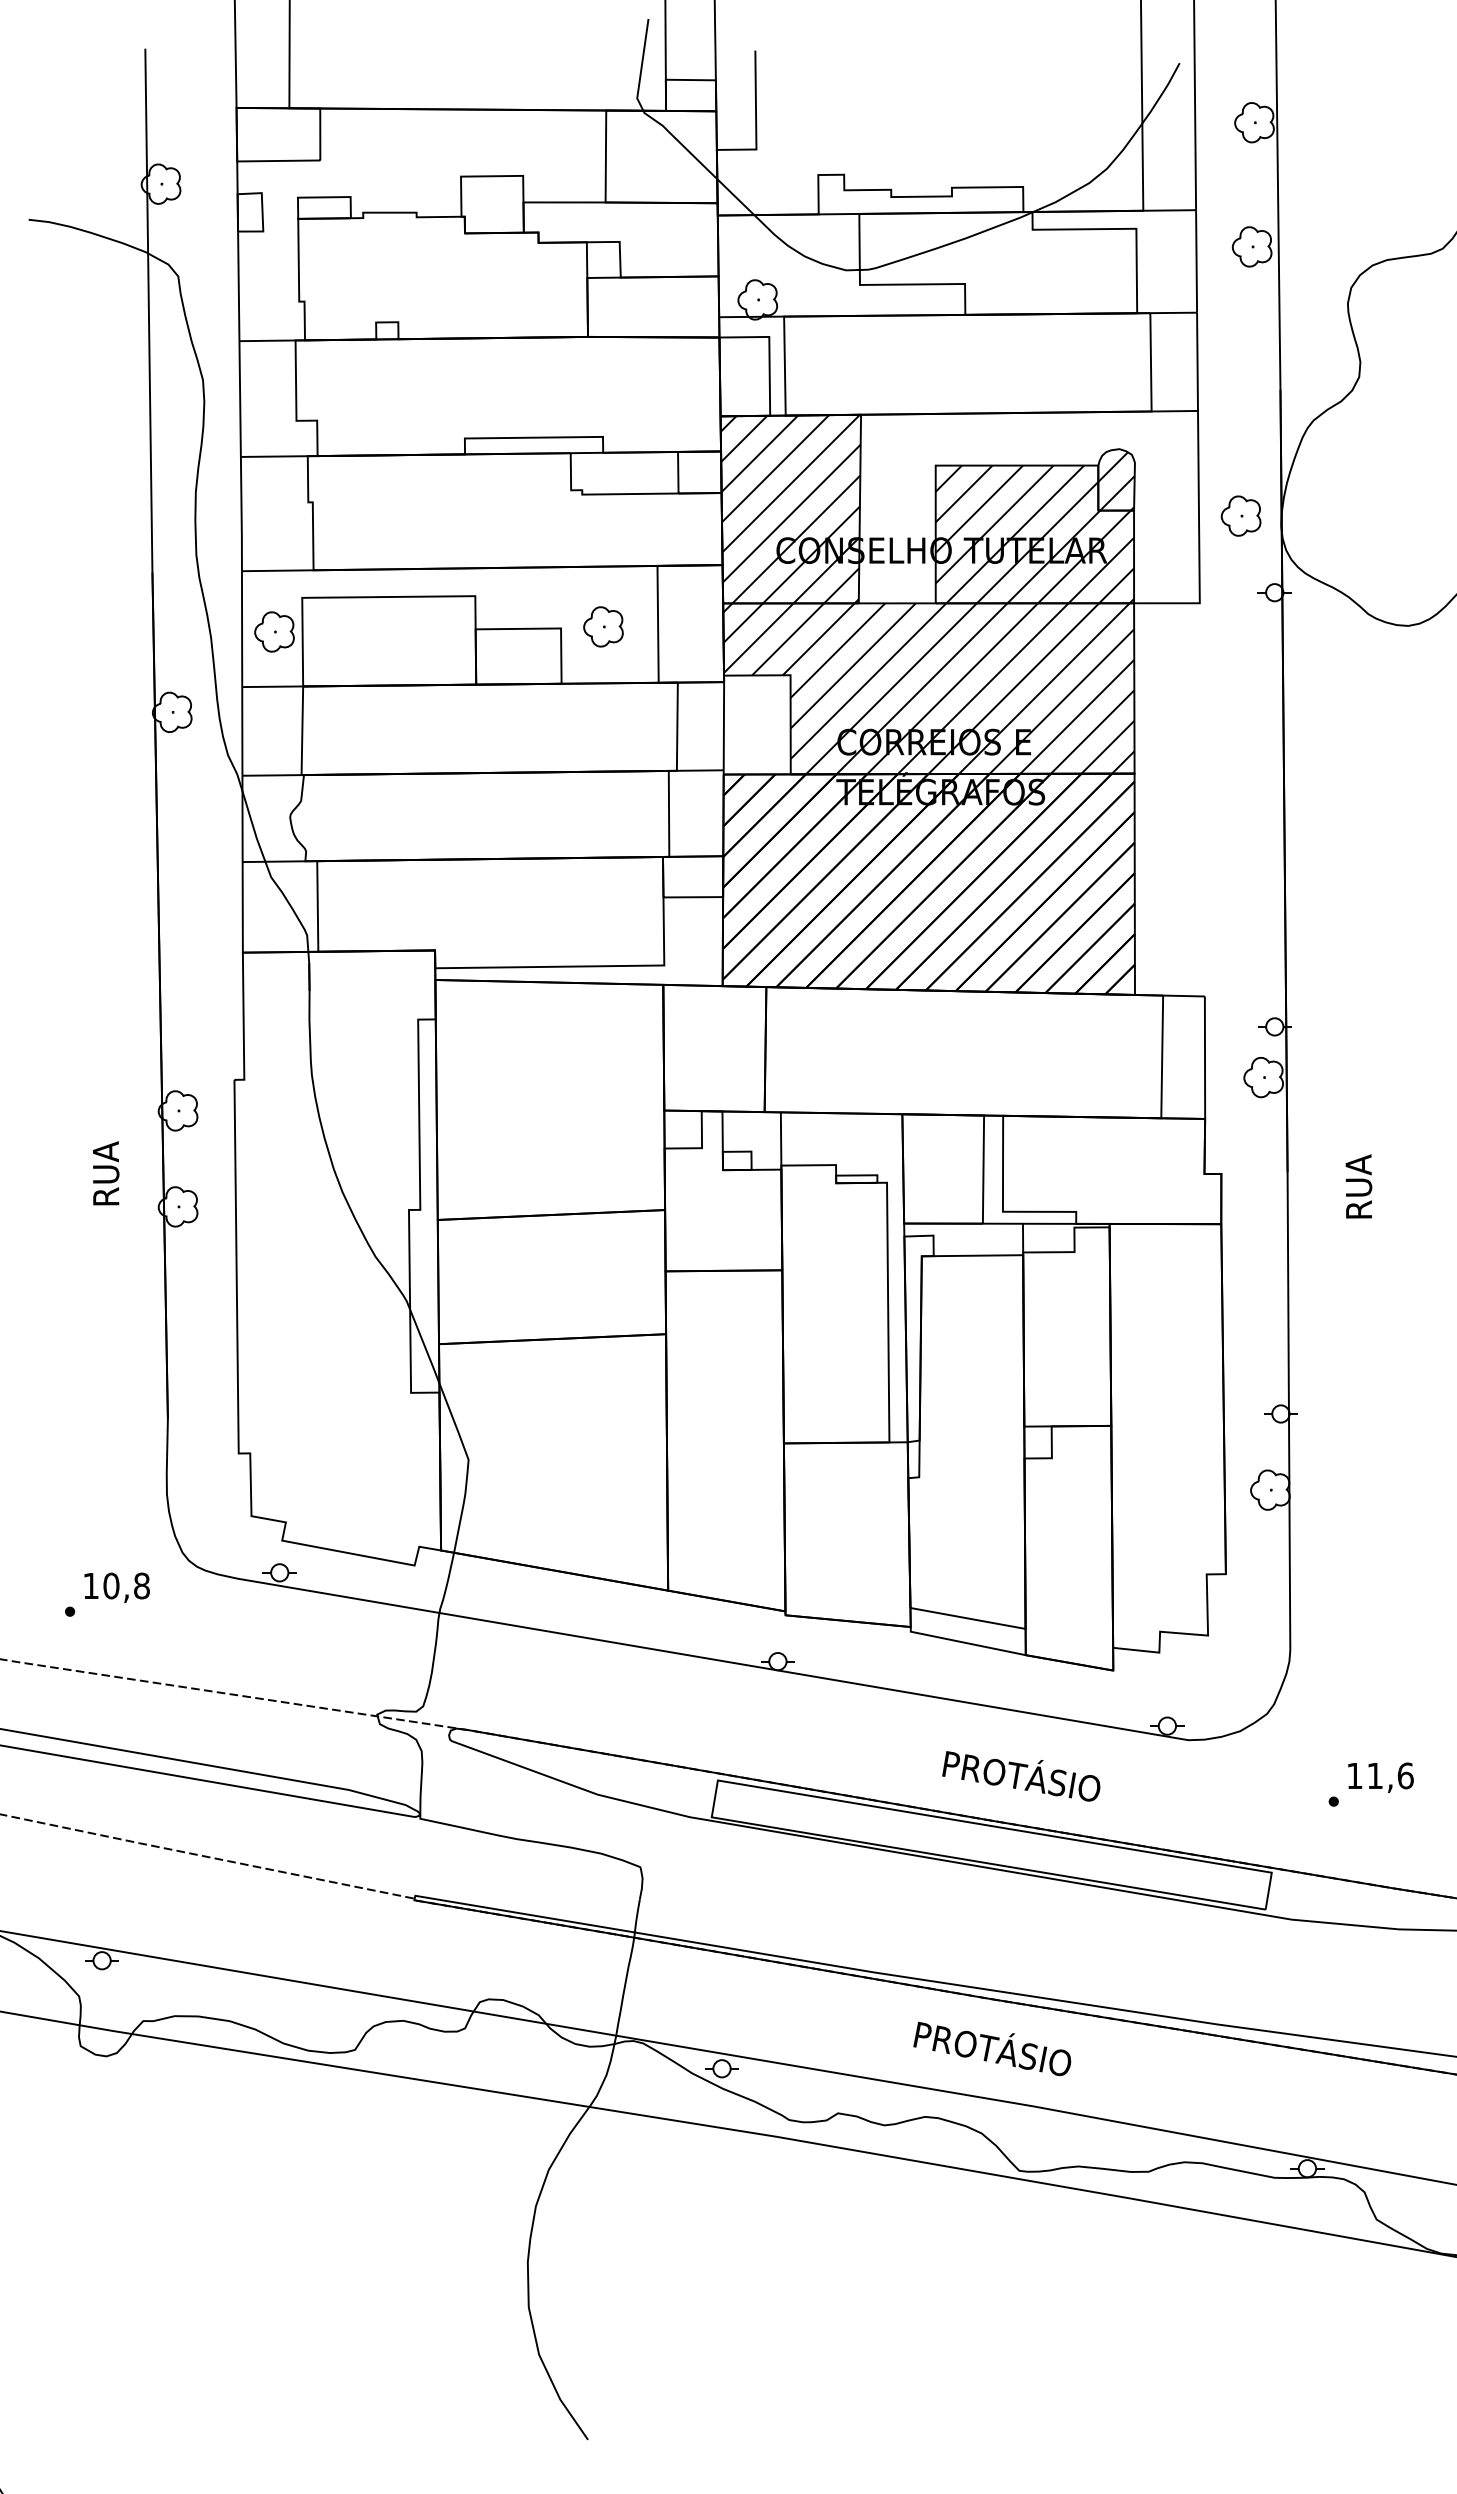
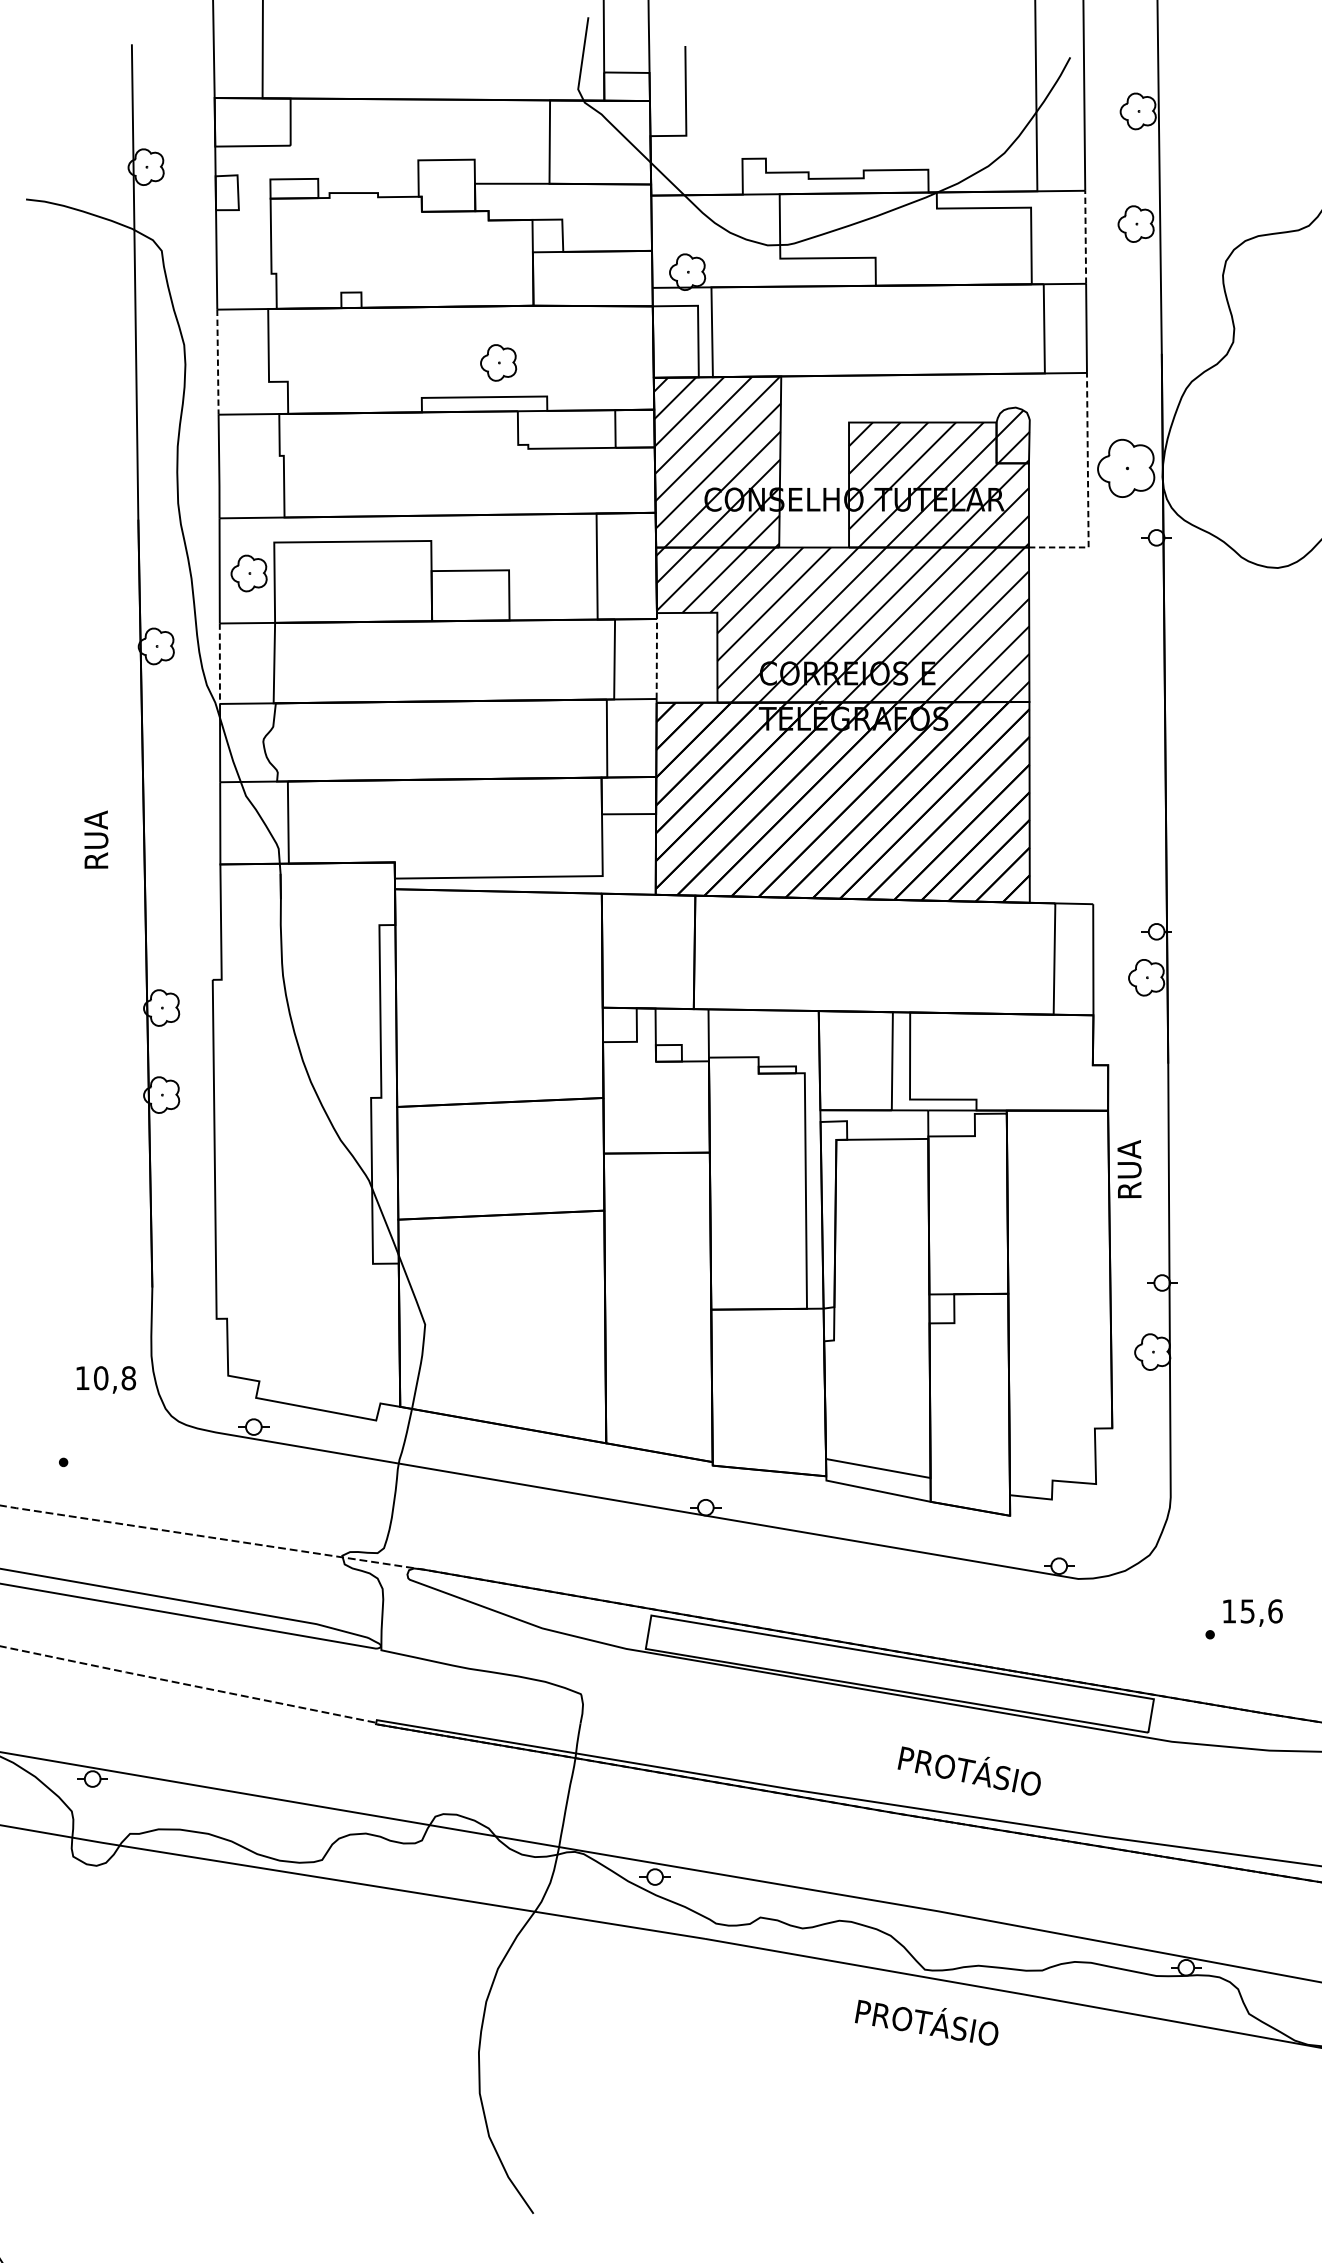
line: (1196, 260) -> (1085, 236), solid -> dashed
line: (240, 399) -> (218, 362), solid -> dashed
part: (1240, 515) -> (1125, 467), size x1.6
line: (1199, 540) -> (1088, 490), solid -> dashed
part: (603, 626) -> (498, 362), moved
line: (723, 725) -> (656, 658), solid -> dashed
line: (242, 731) -> (220, 663), solid -> dashed
text: (106, 1173) -> (96, 839), moved
text: (1358, 1186) -> (1129, 1169), moved
text: (116, 1587) -> (105, 1379), moved
text: (1021, 1776) -> (926, 2022), moved
text: (1374, 1776) -> (1247, 1611), 11,6 -> 15,6
text: (992, 2048) -> (969, 1770), moved

